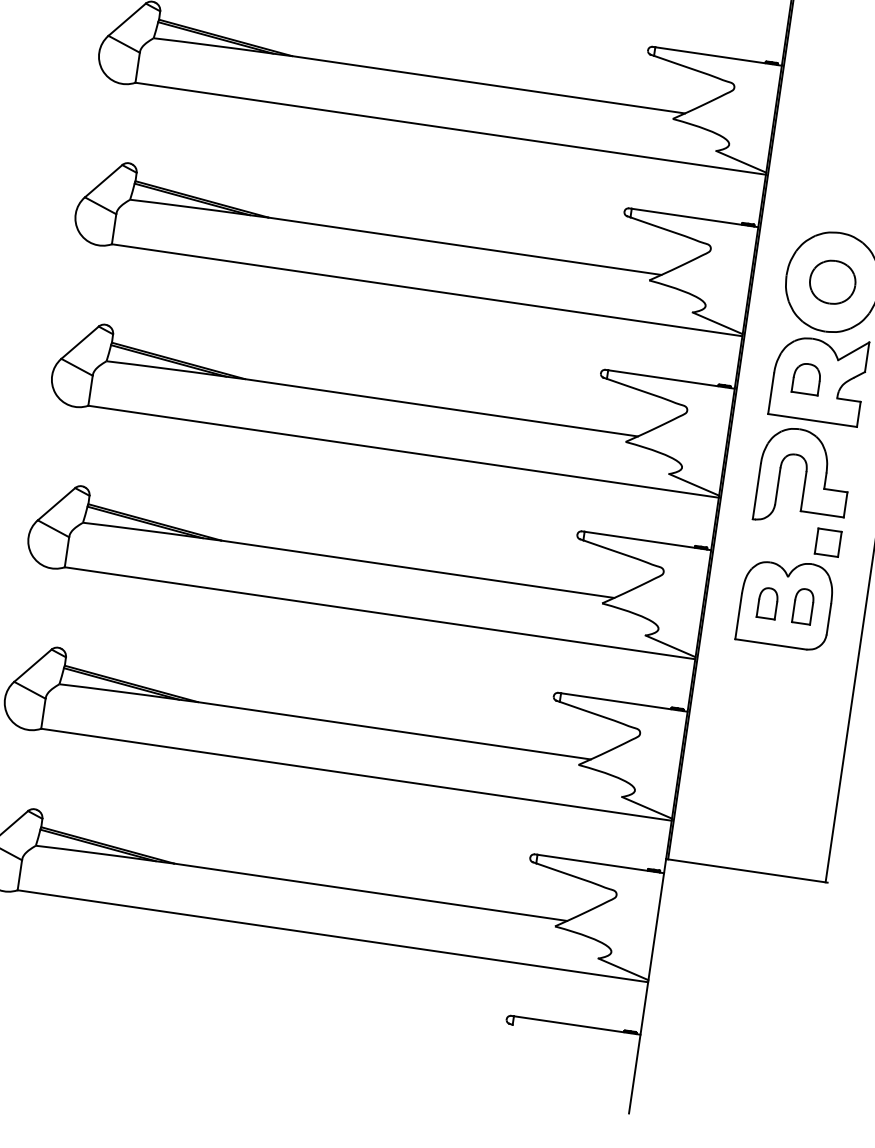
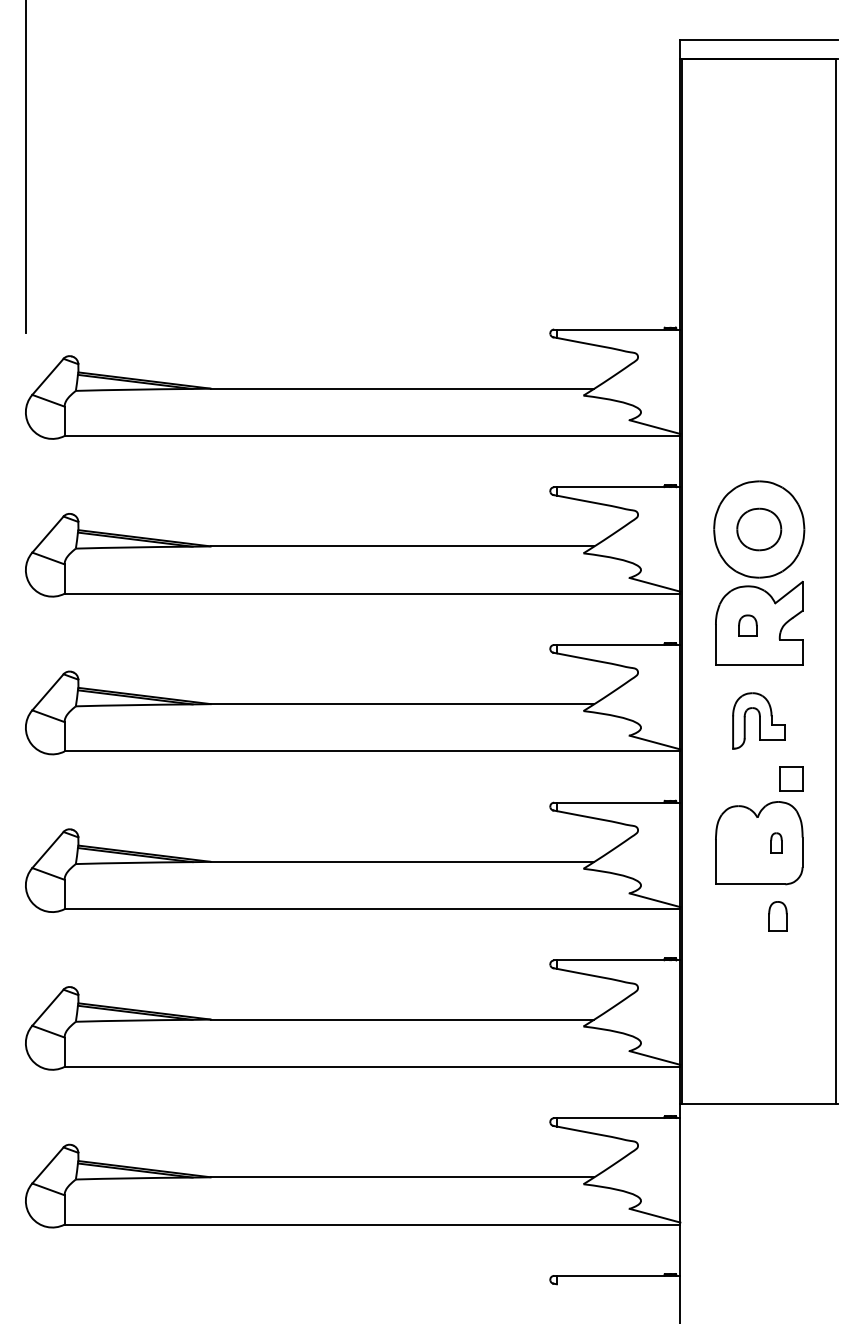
part: (806, 378) -> (747, 625), size x0.7
part: (803, 477) -> (758, 720), size x0.6
part: (767, 603) -> (777, 916), moved
part: (803, 605) -> (776, 842), size x0.6

